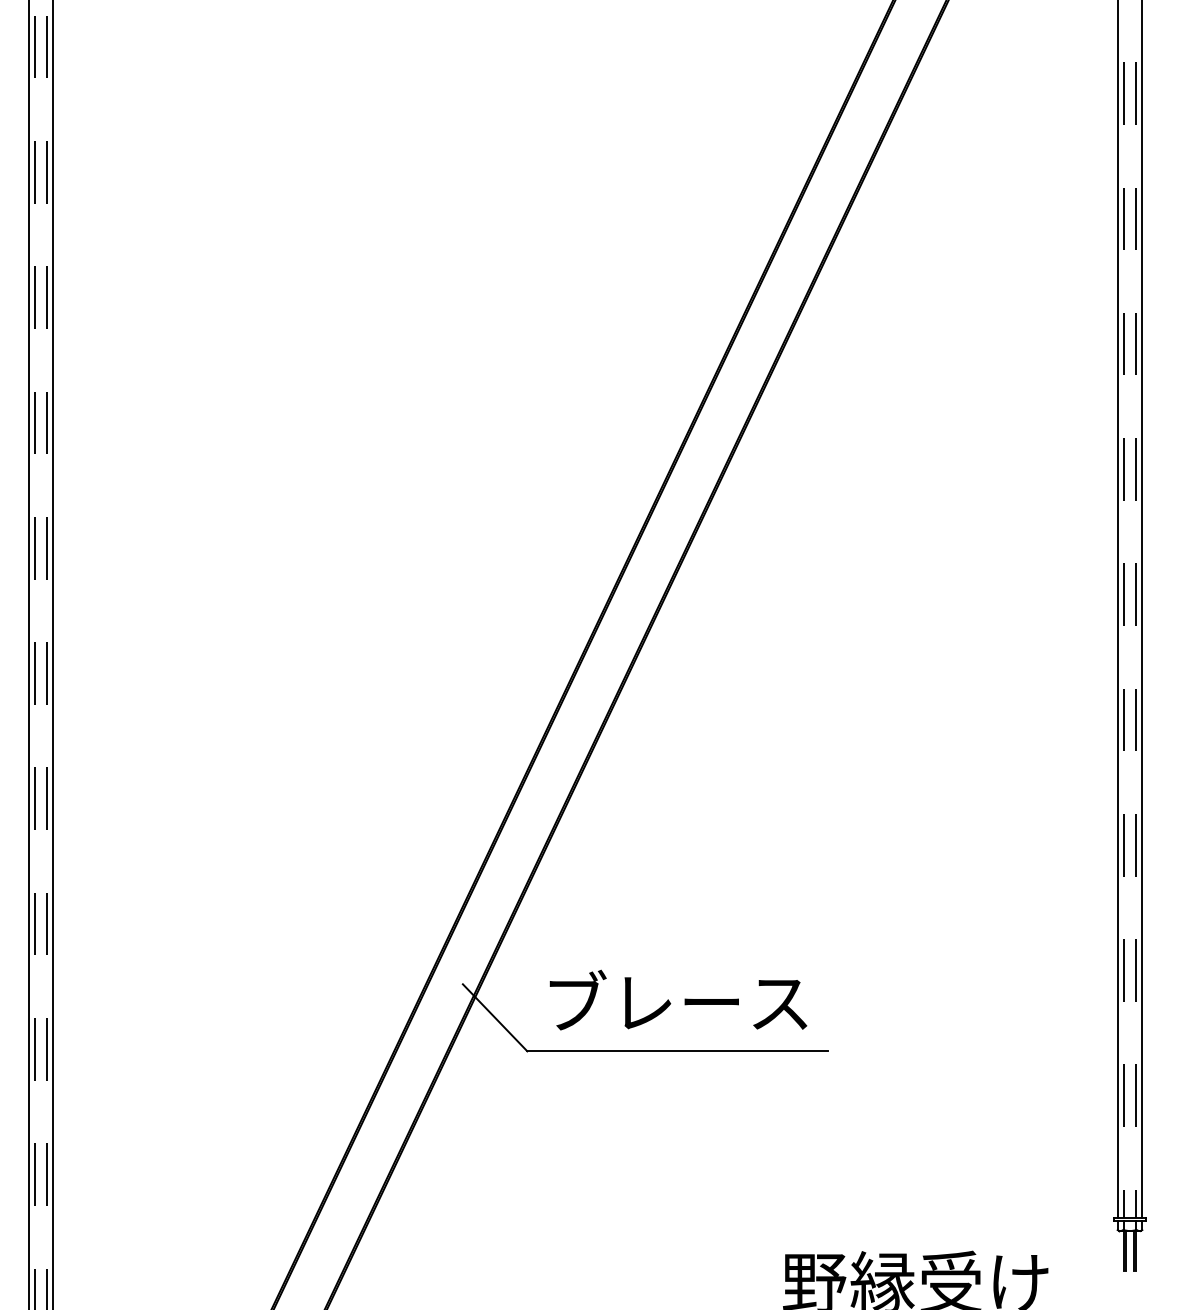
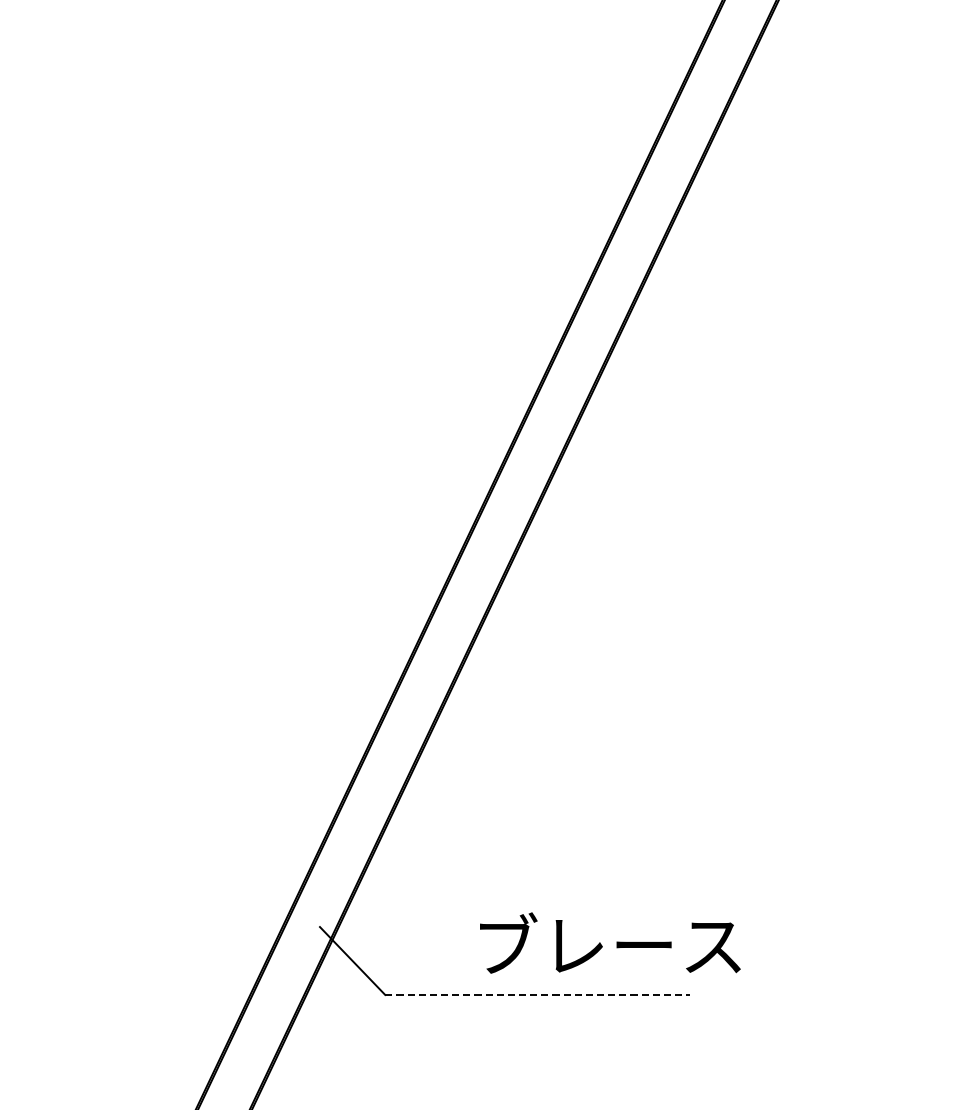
text: (678, 999) -> (610, 942), moved
line: (678, 1051) -> (538, 995), solid -> dashed

